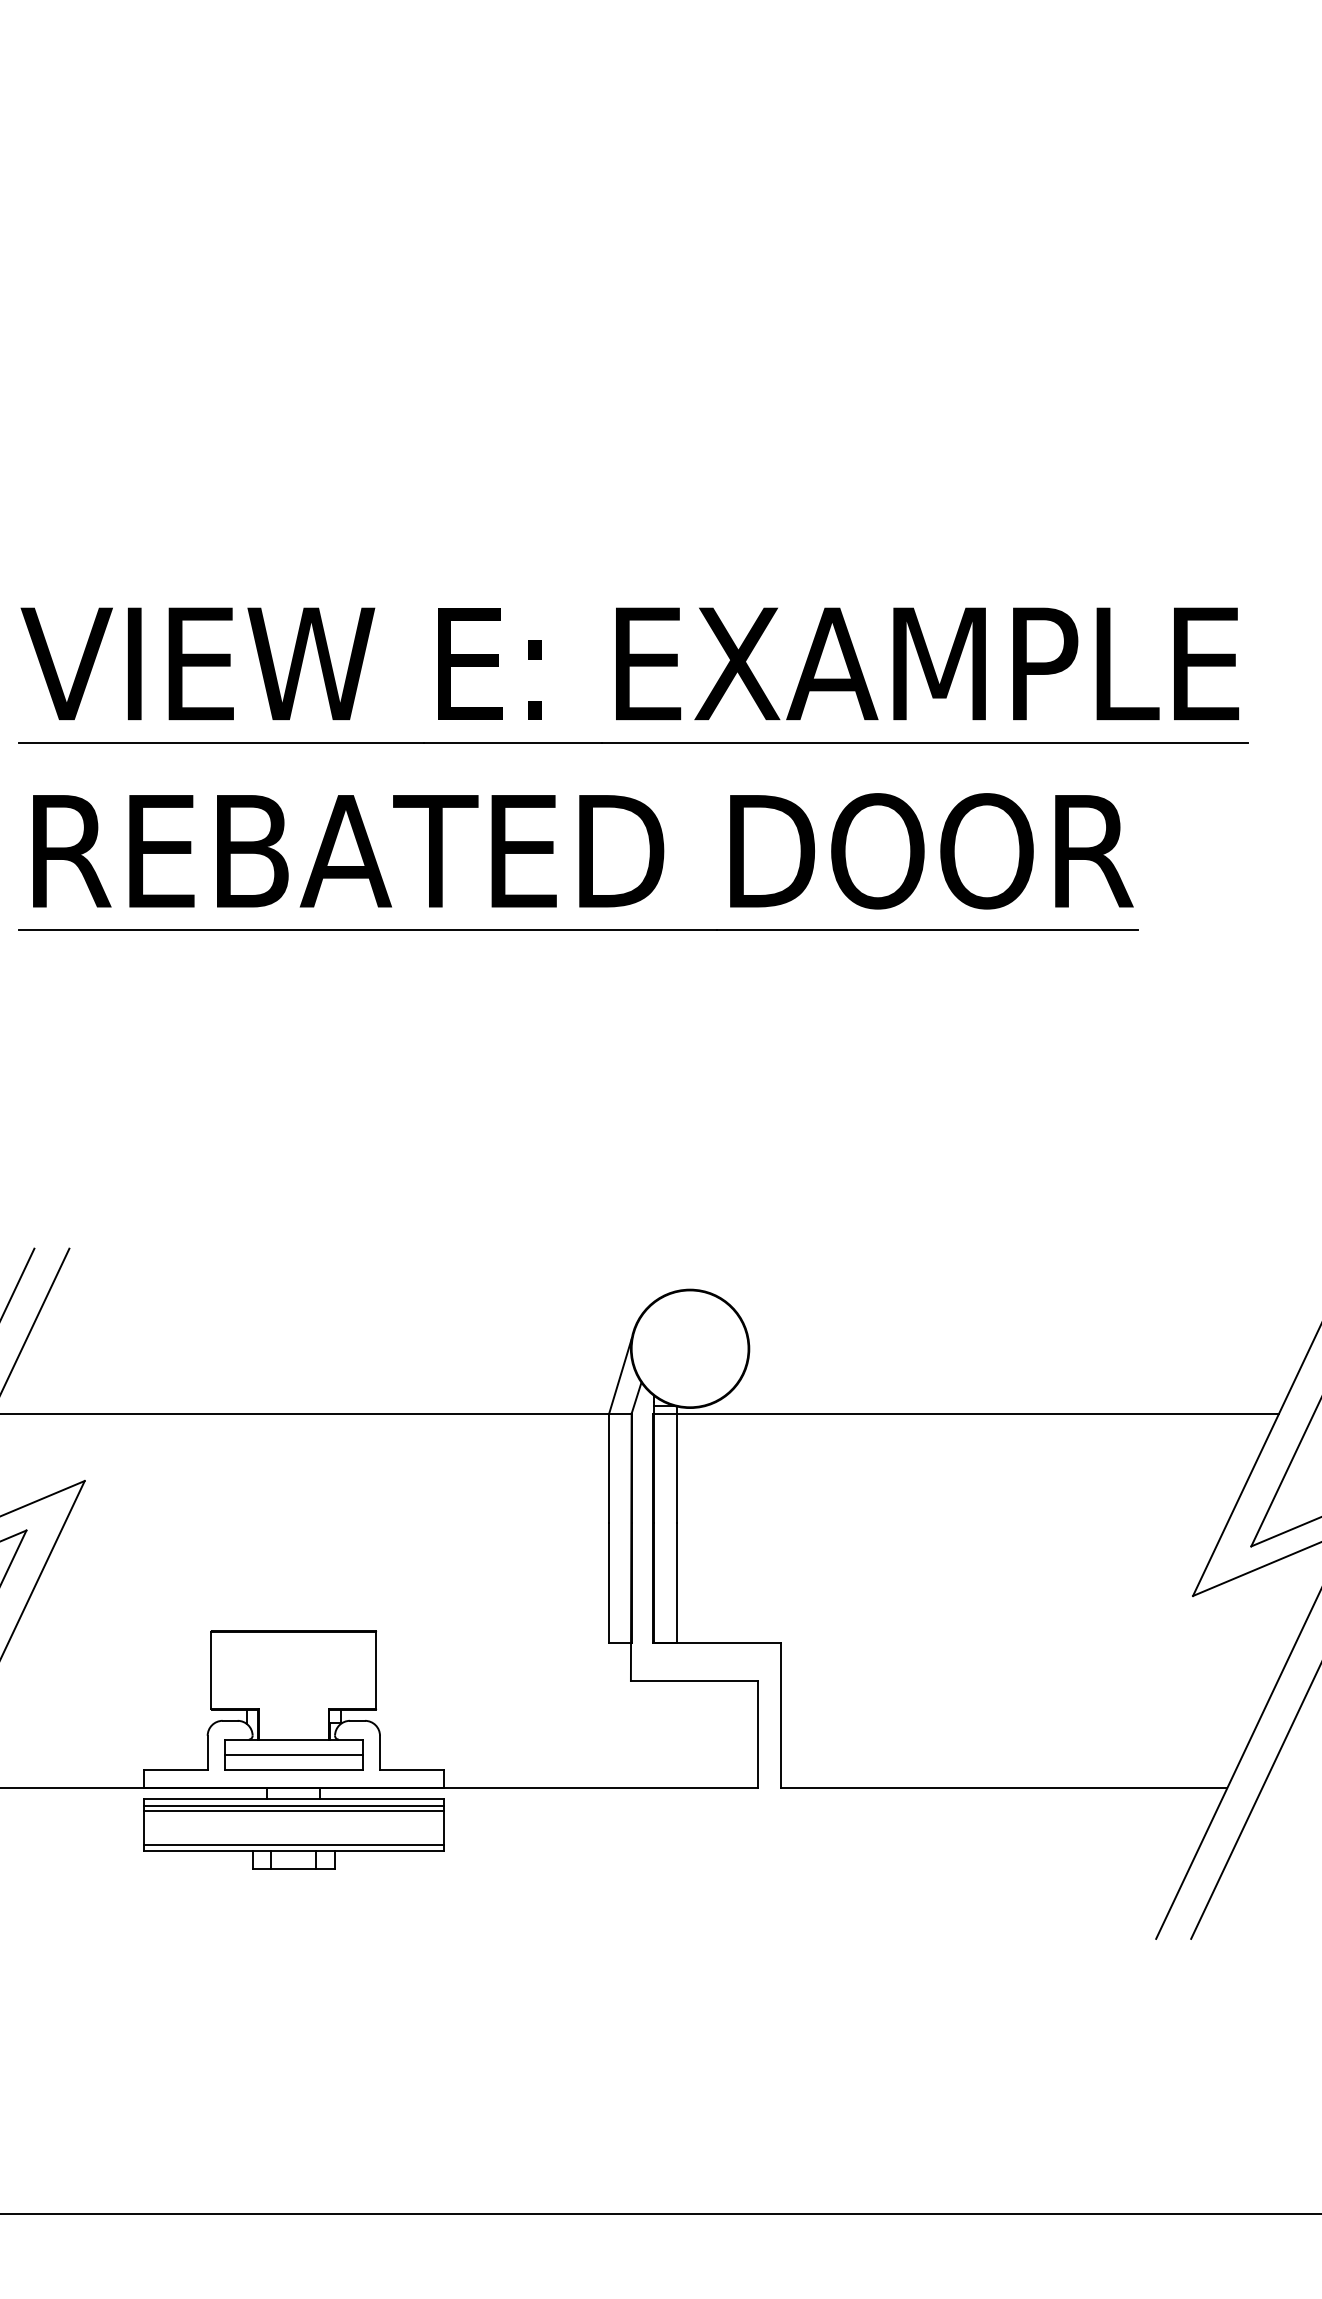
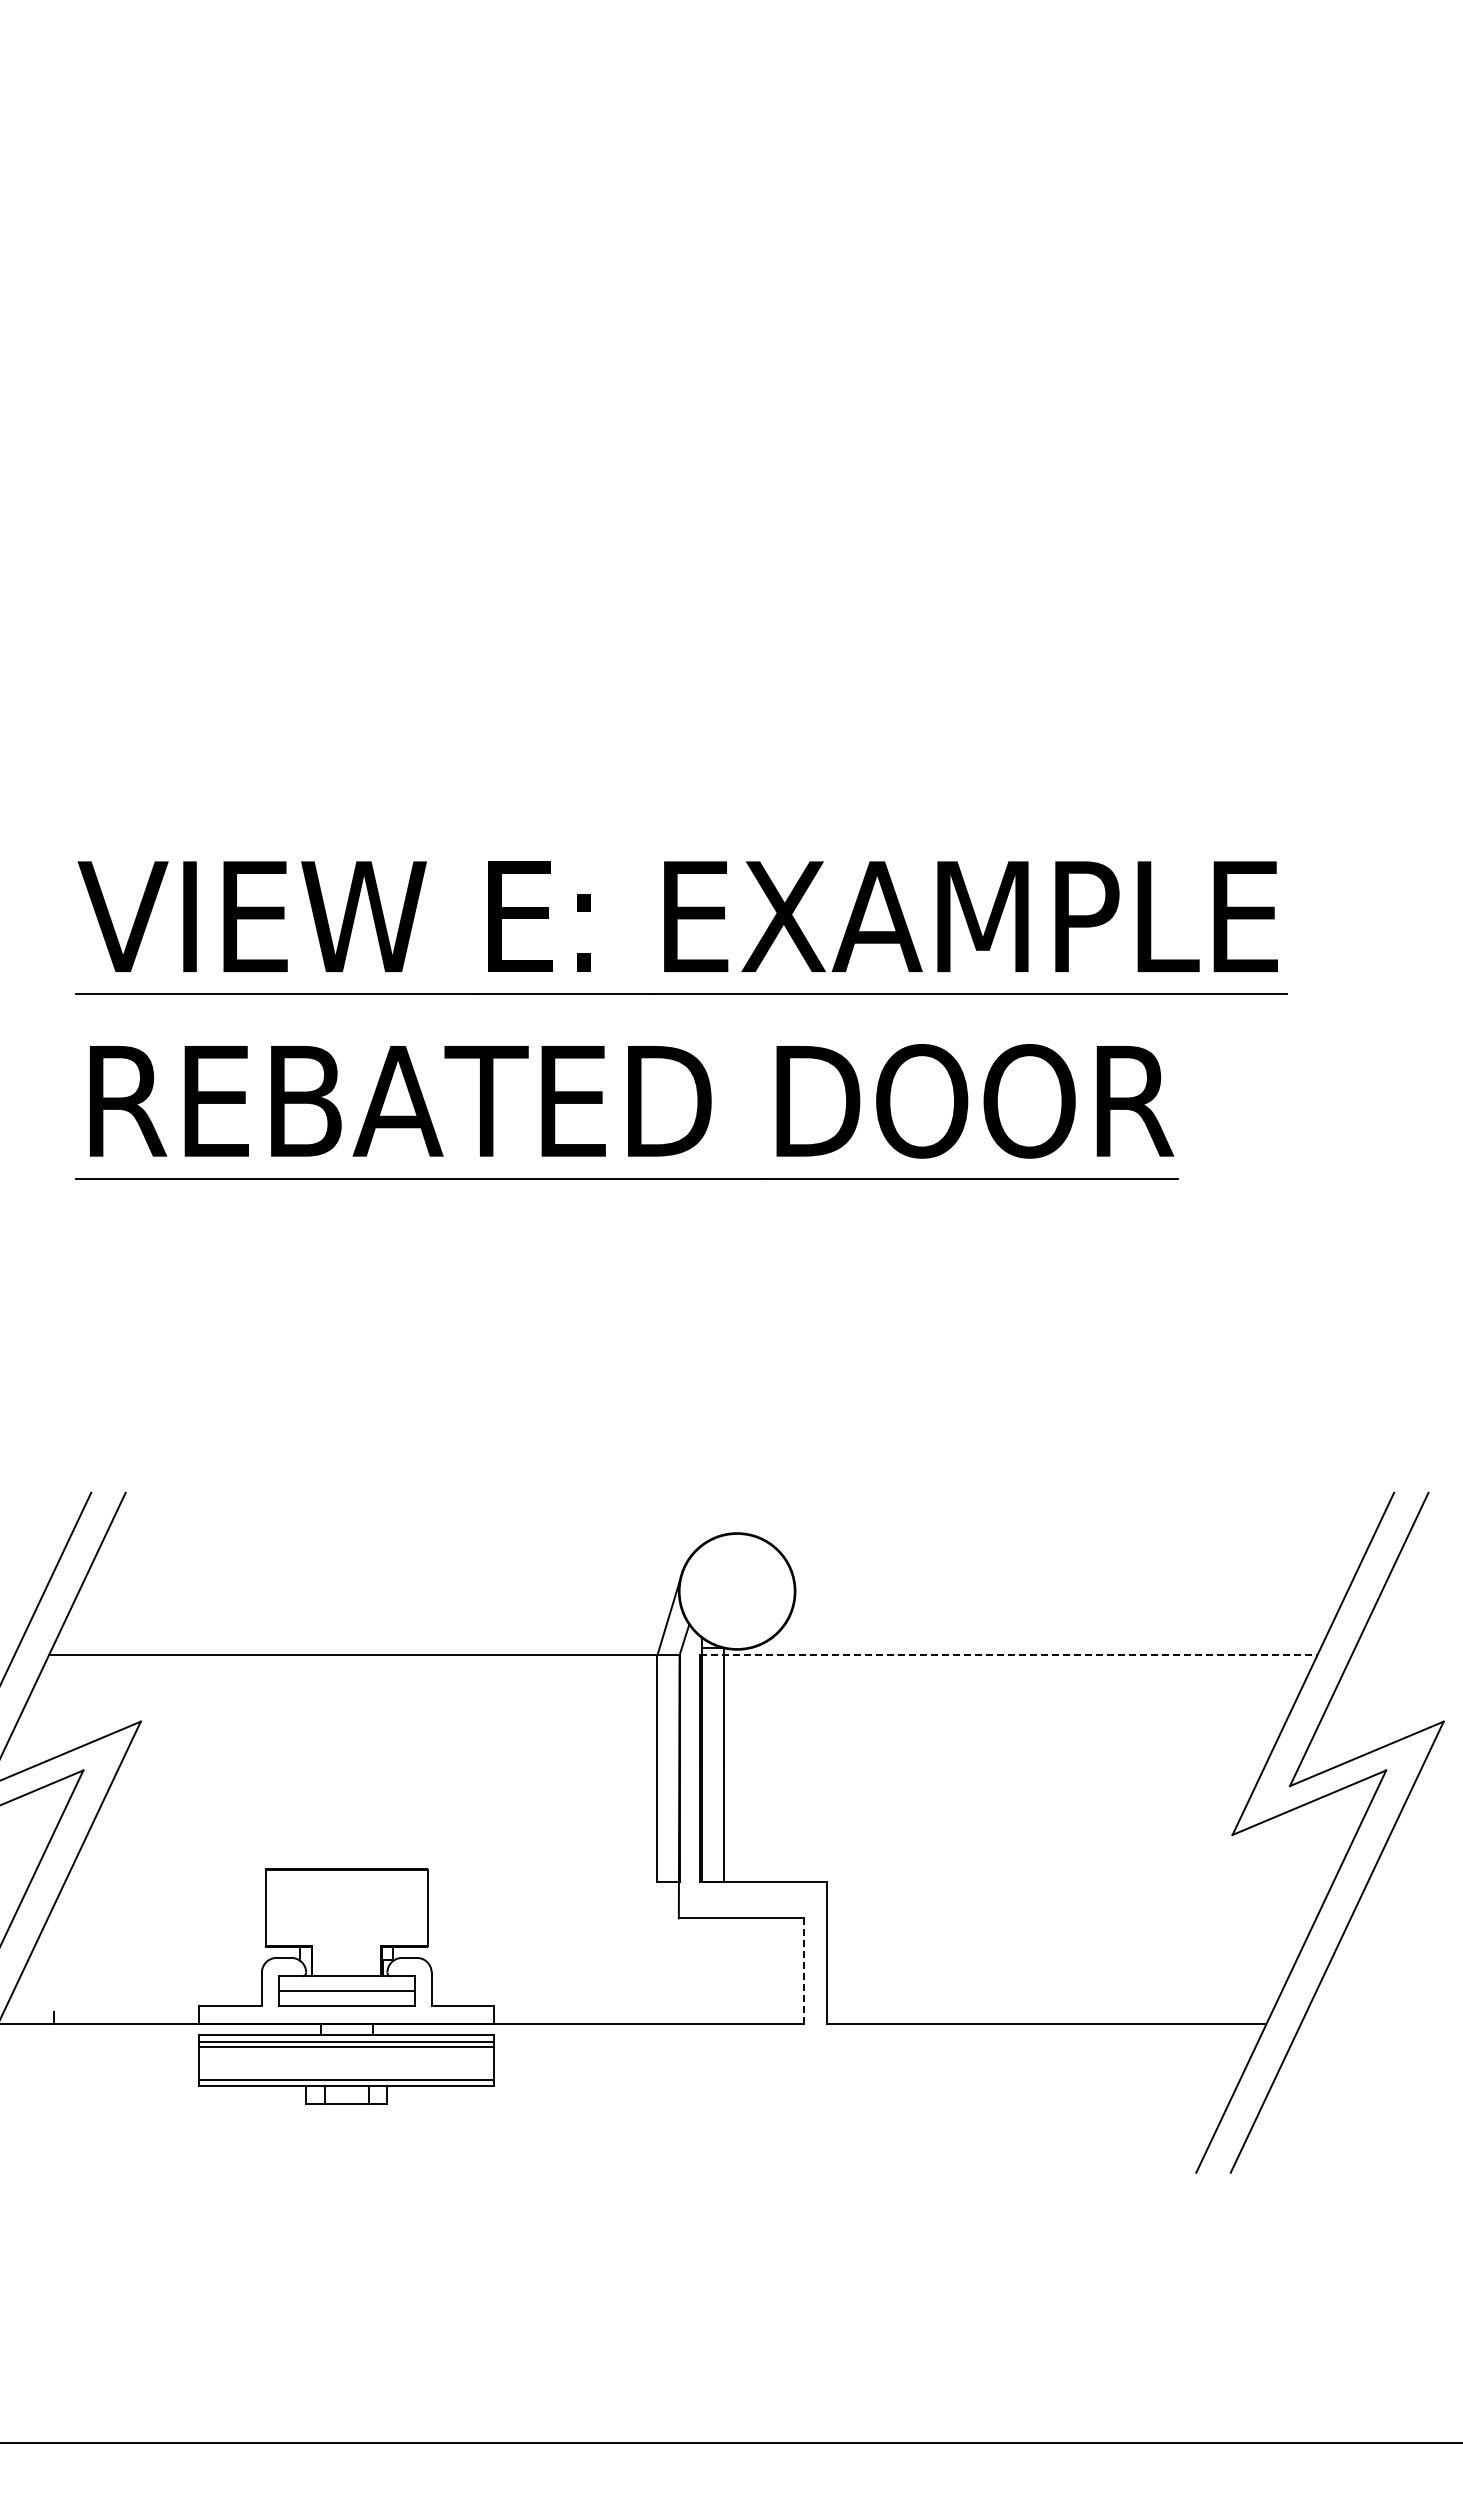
line: (965, 1413) -> (1008, 1655), solid -> dashed
line: (758, 1734) -> (804, 1971), solid -> dashed

